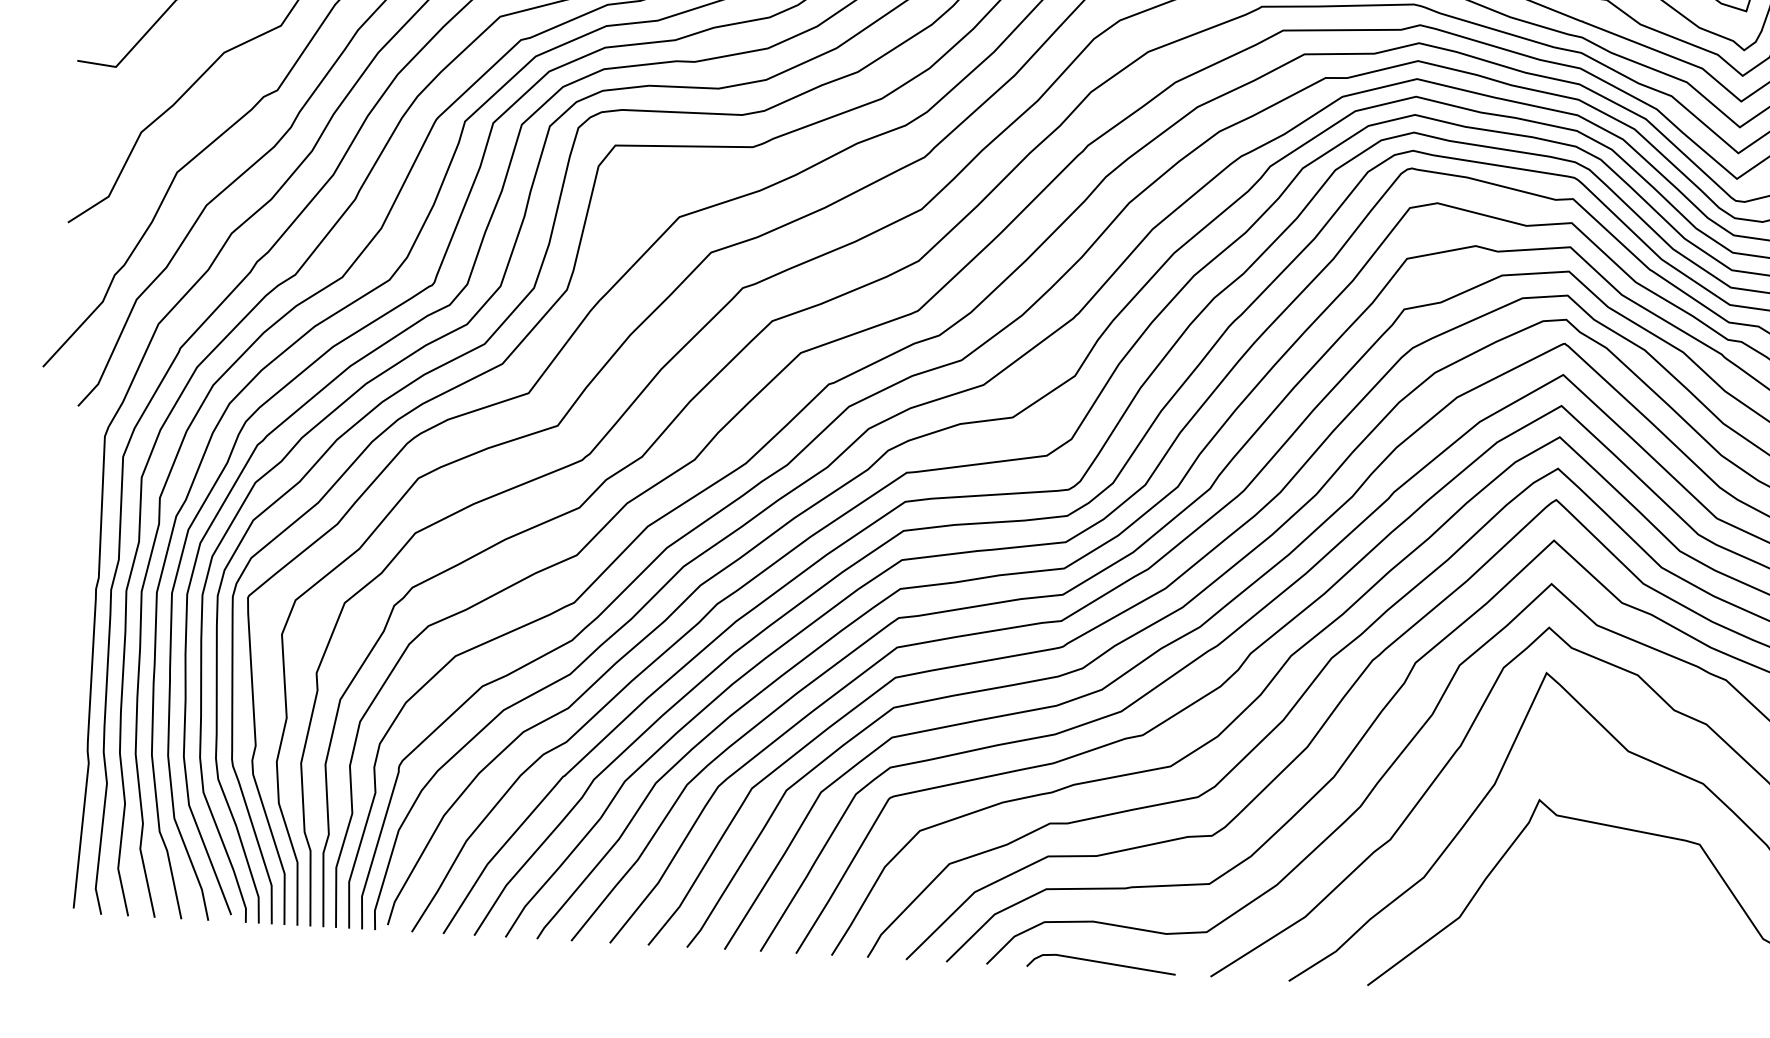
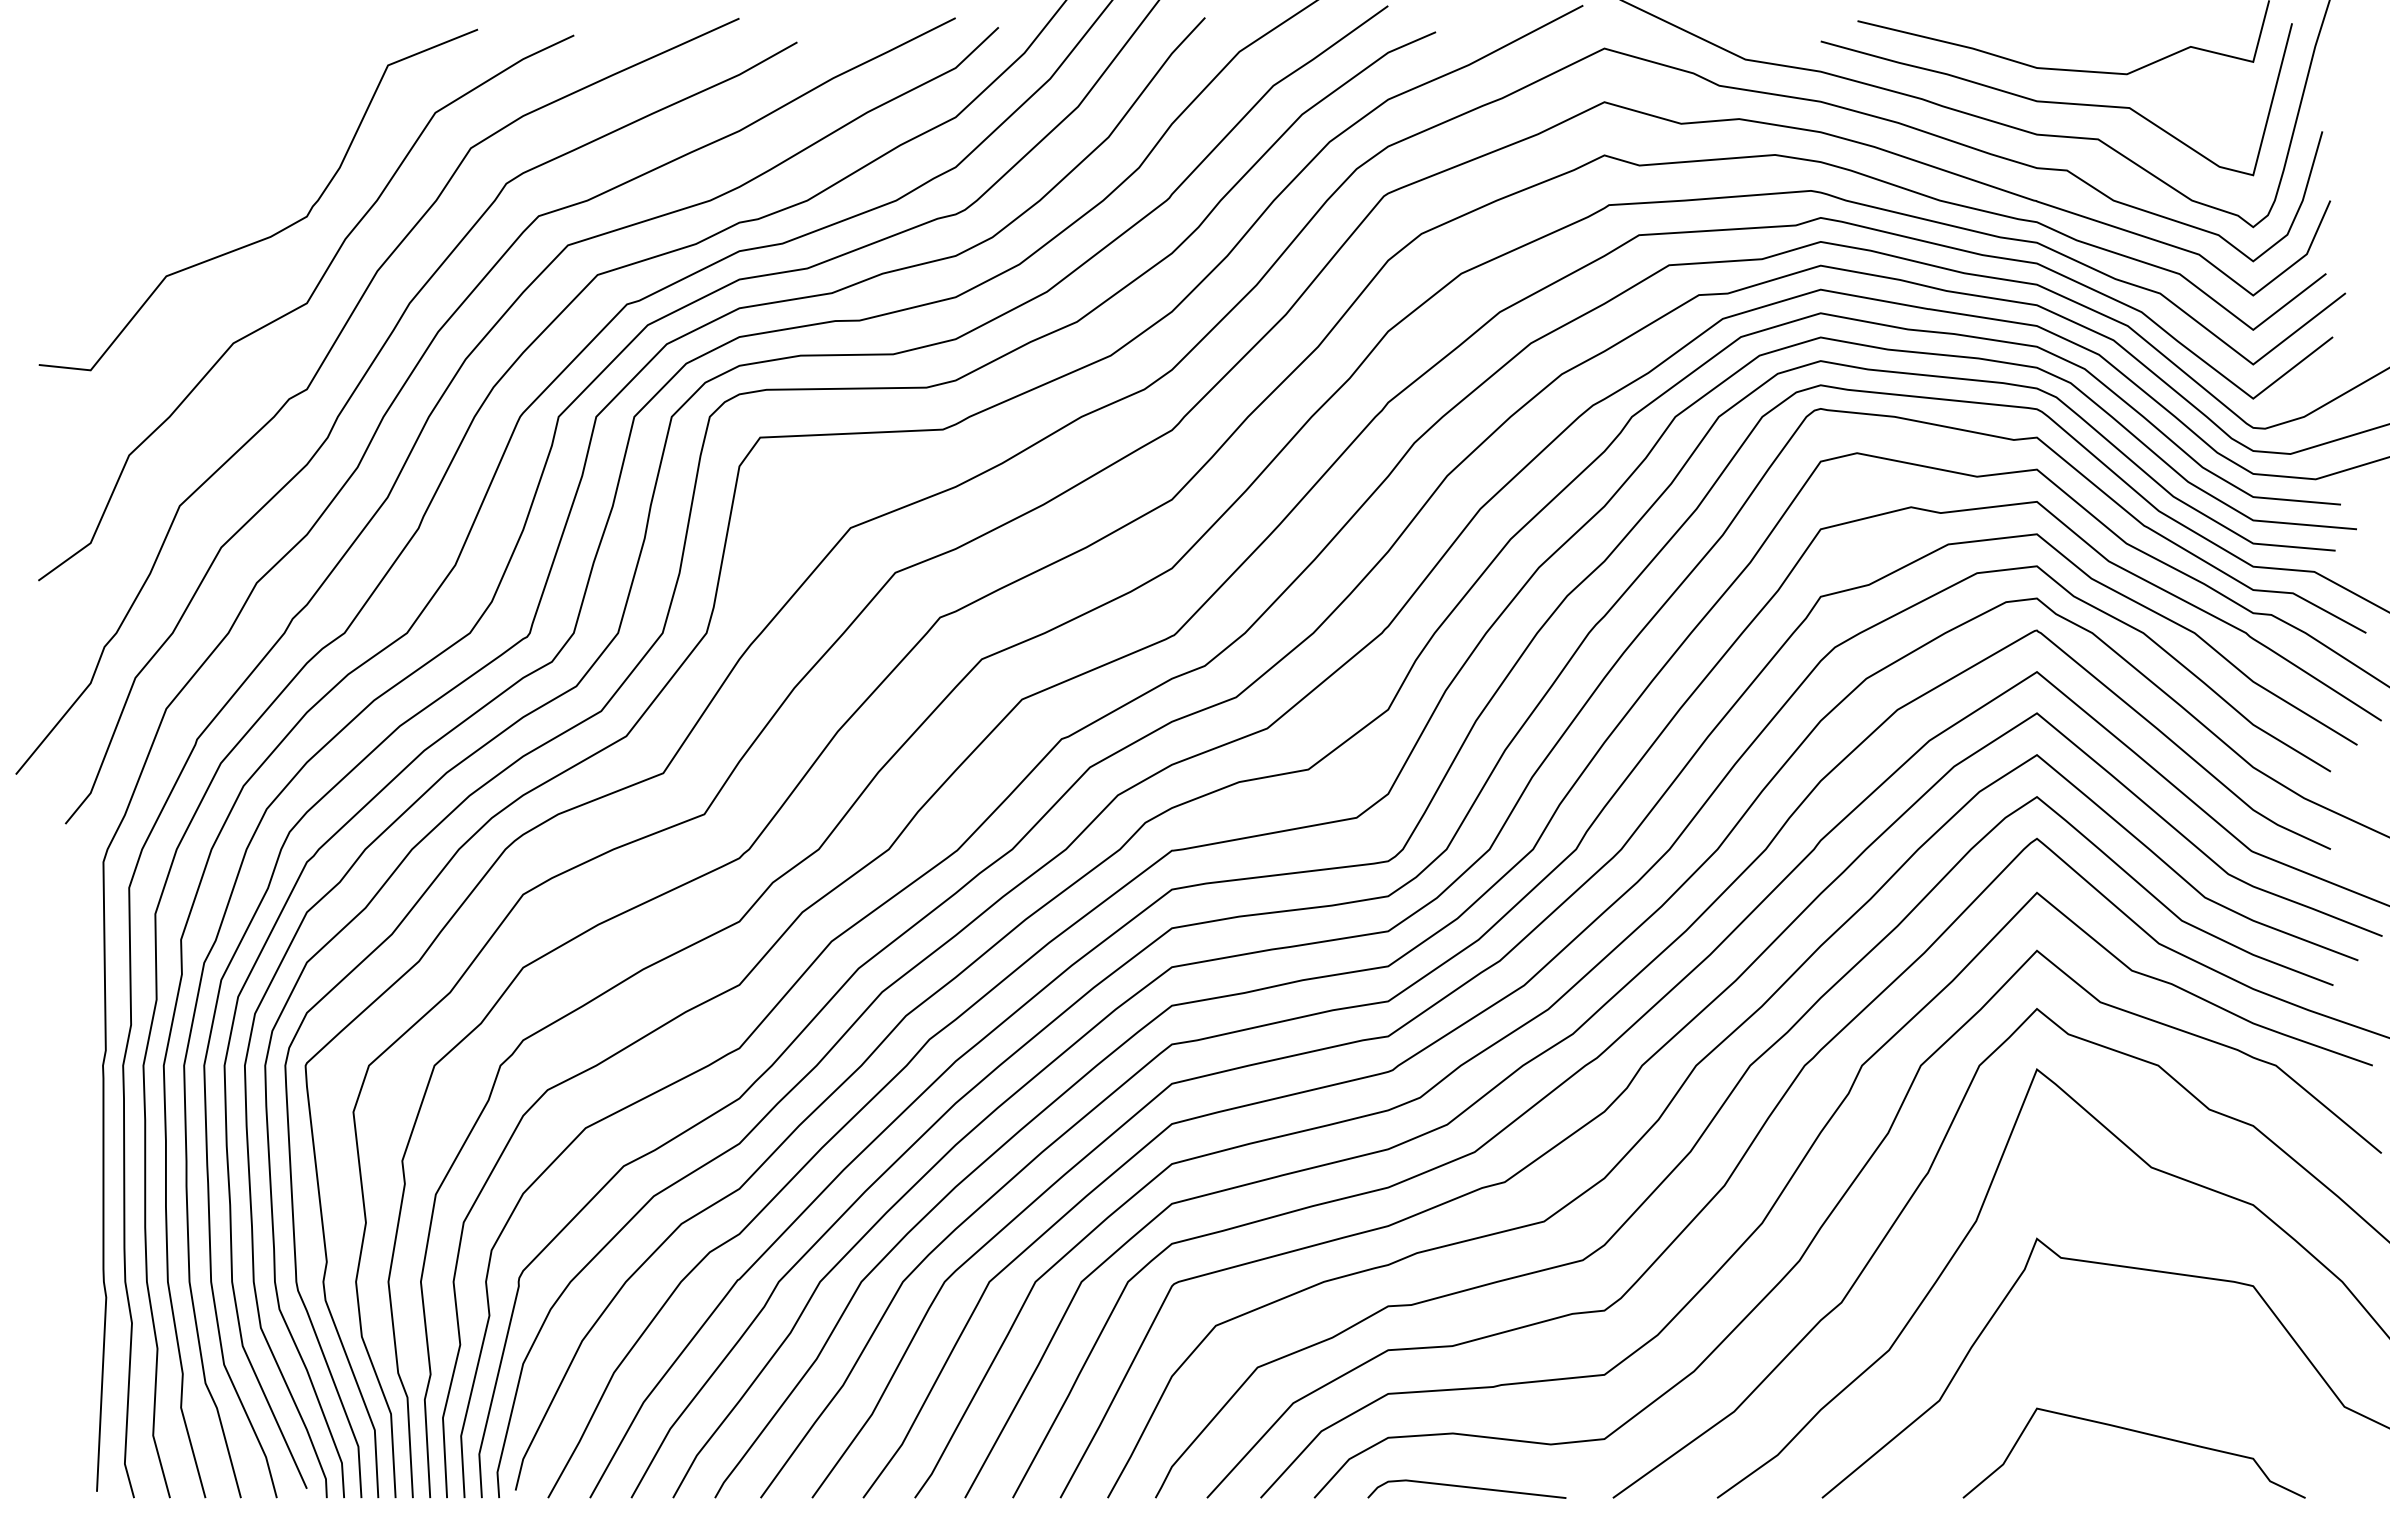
curve: (1606, 949) -> (2136, 1432), added

